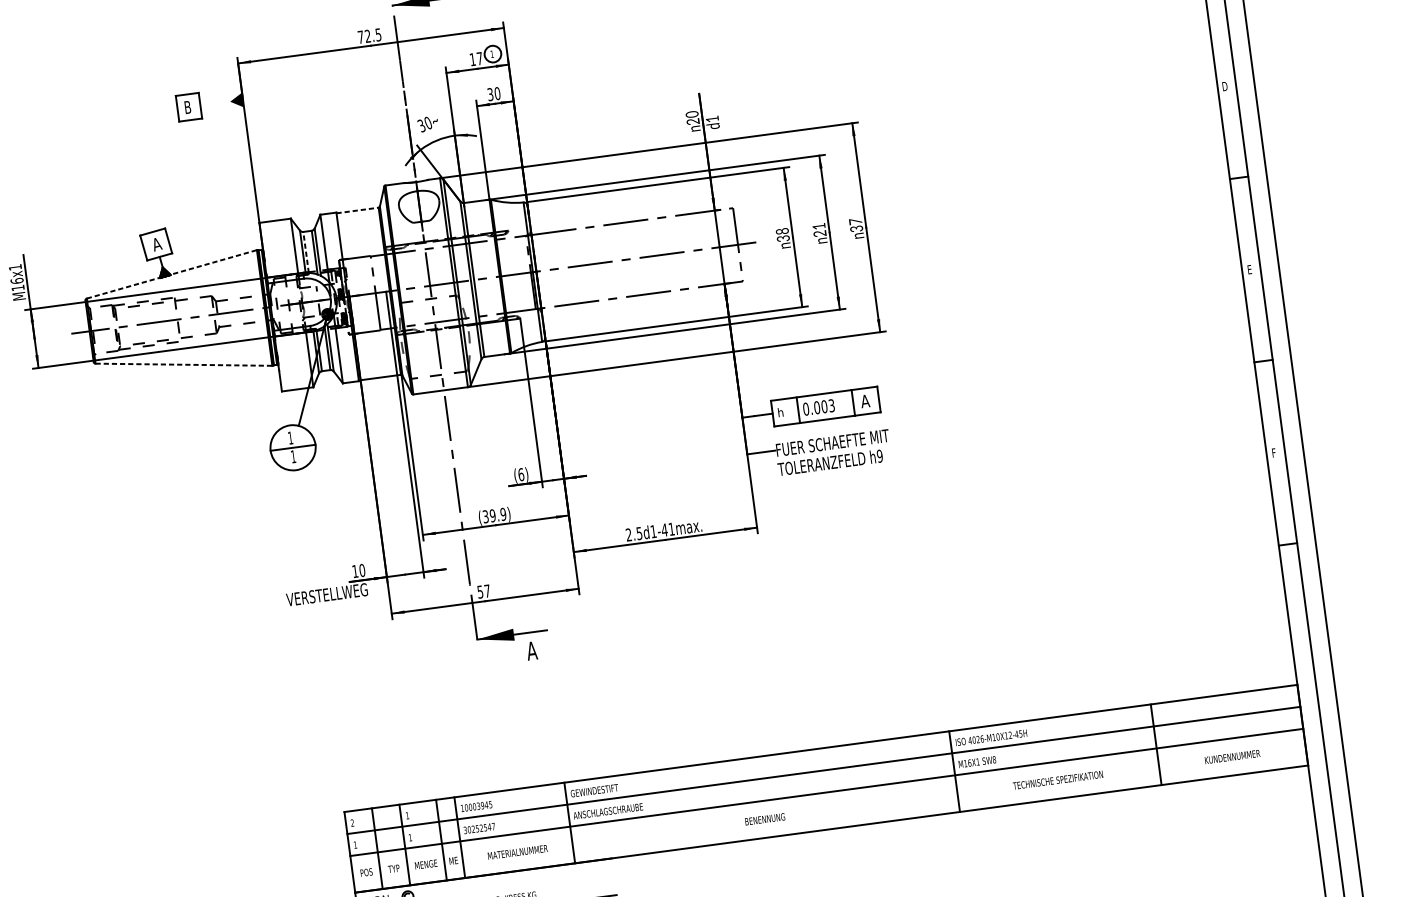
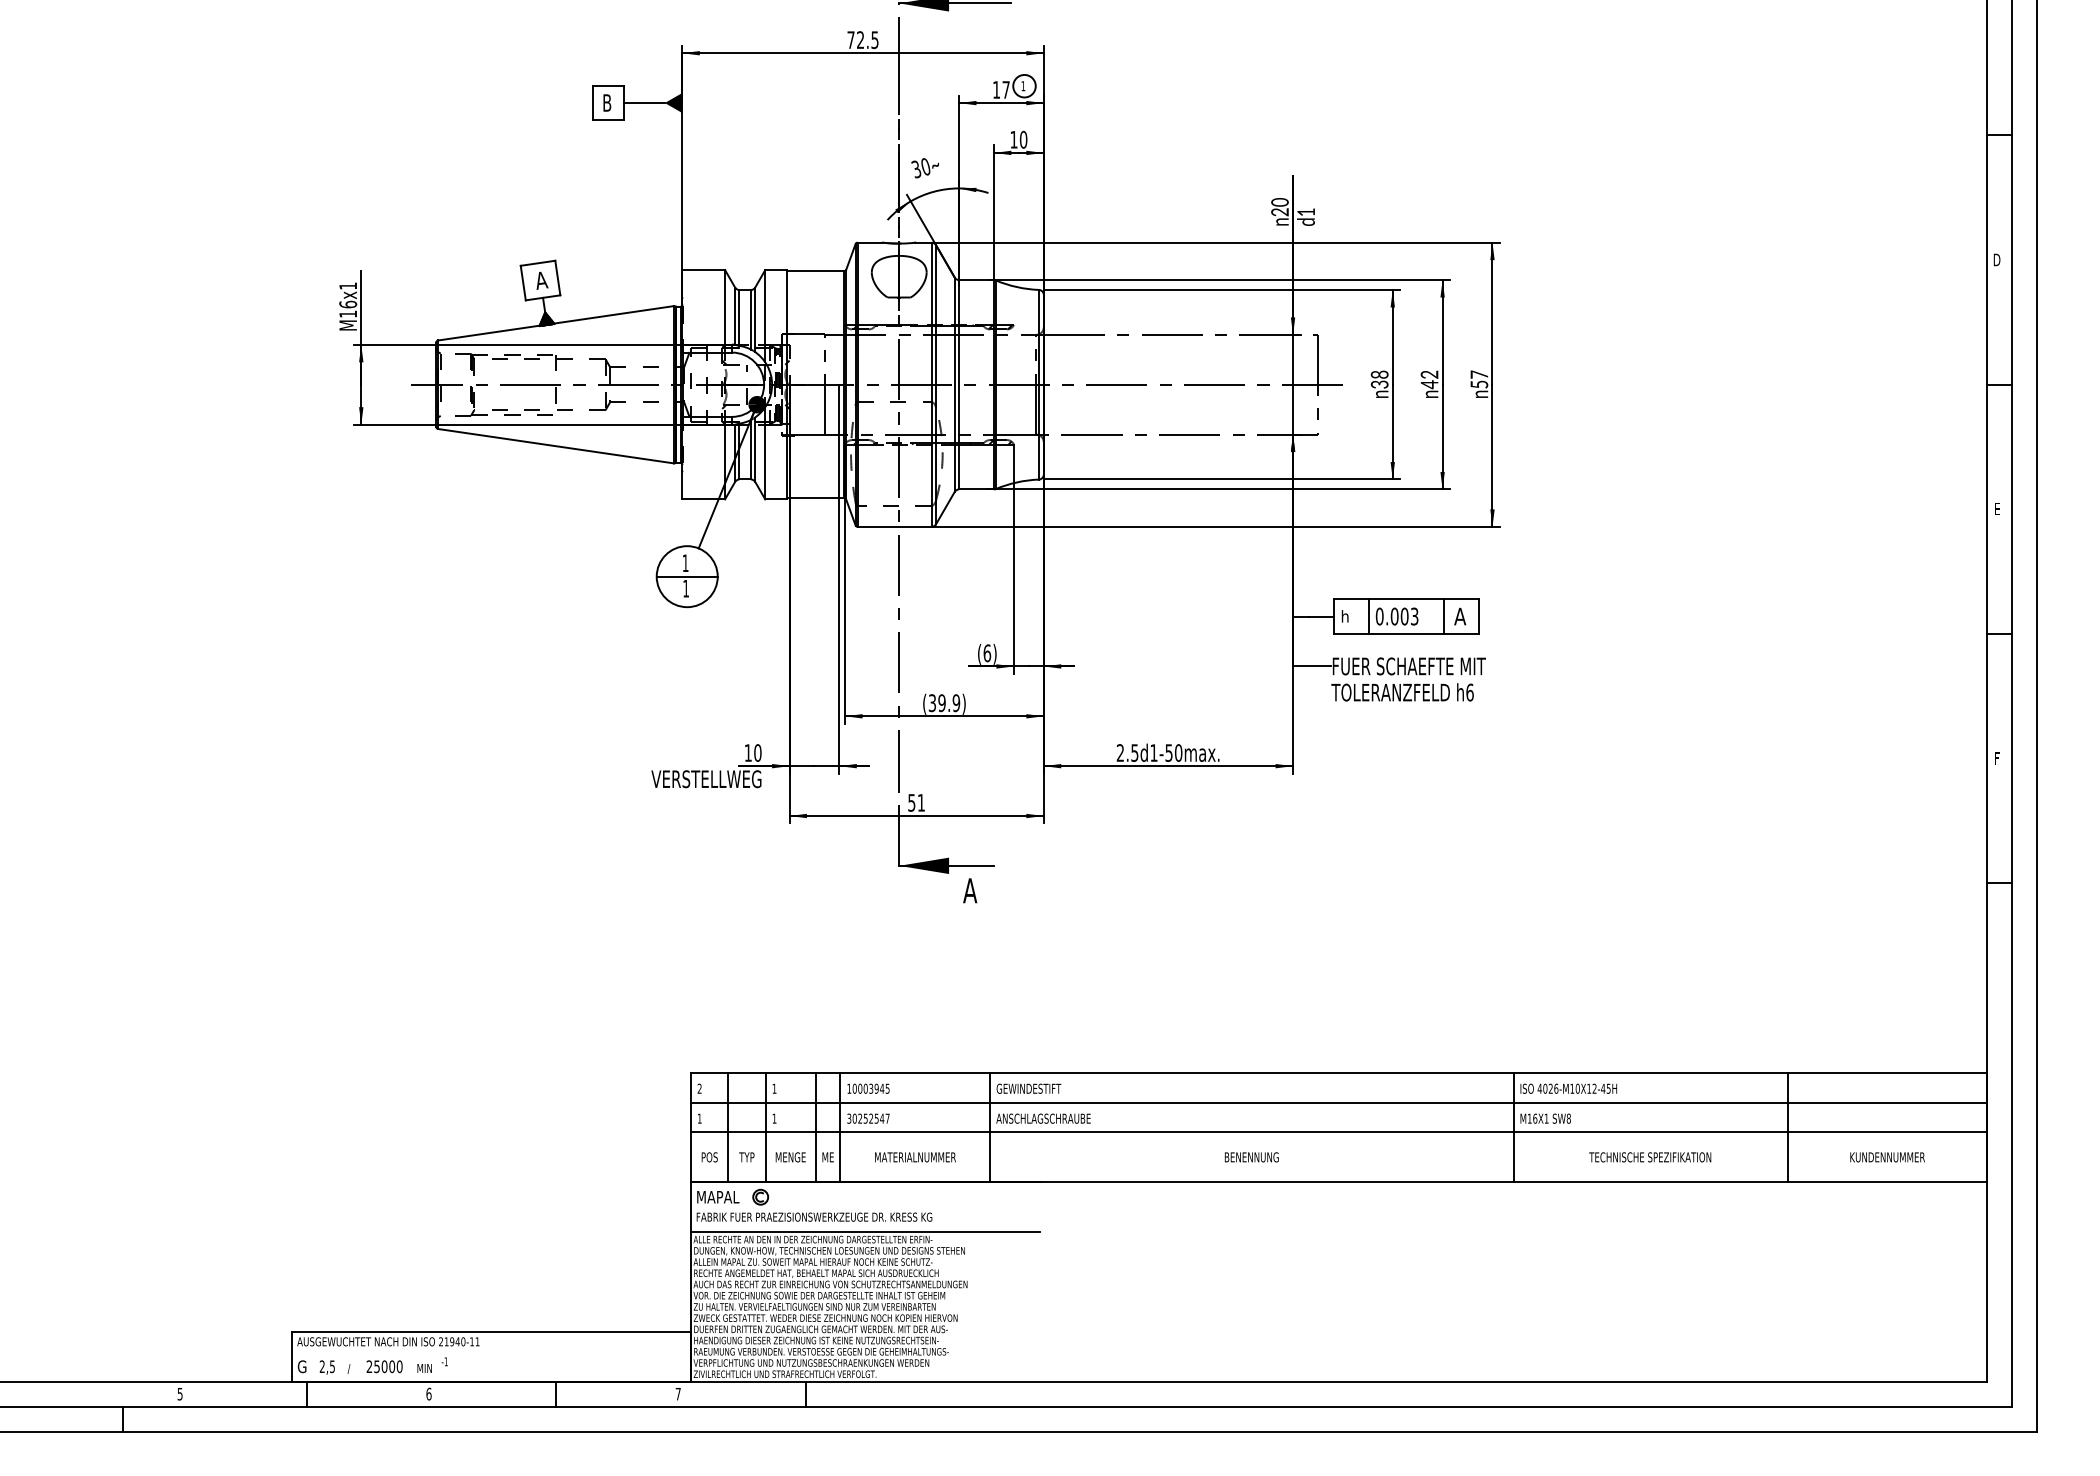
text: (490, 94) -> (1013, 139), 30 -> 10
line: (215, 104) -> (644, 103), added
line: (357, 210) -> (815, 271), dashed -> solid
text: (856, 228) -> (1479, 384), 37 -> 57
text: (819, 230) -> (1429, 379), 21 -> 42
line: (306, 252) -> (739, 317), dashed -> solid
line: (172, 274) -> (556, 323), dashed -> solid
line: (184, 364) -> (556, 446), dashed -> solid
text: (879, 456) -> (1469, 692), h9 -> h6
text: (667, 529) -> (1173, 752), 2.5d1-41max. -> 2.5d1-50max.
text: (487, 590) -> (921, 802), 57 -> 51

